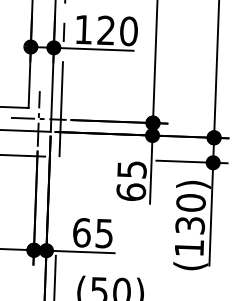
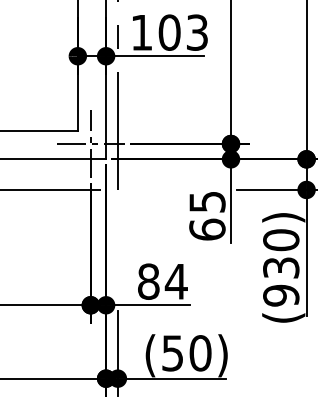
text: (117, 30) -> (183, 32), 120 -> 103
text: (93, 233) -> (162, 281), 65 -> 84
text: (189, 247) -> (281, 295), (130) -> (930)

